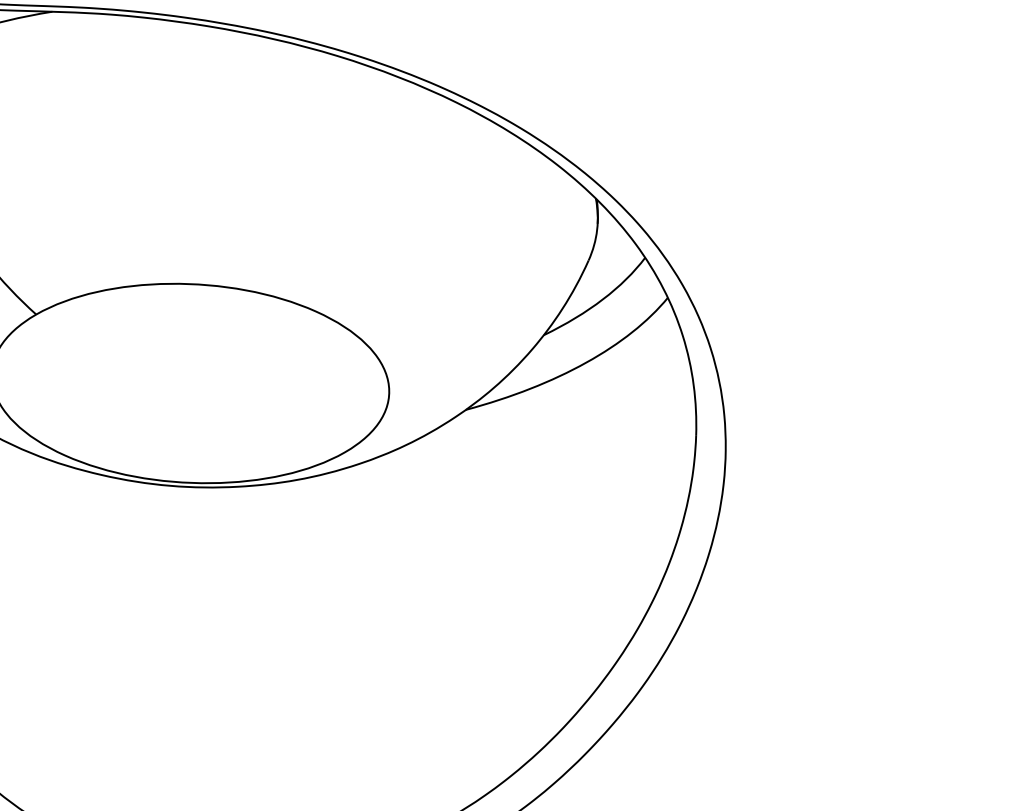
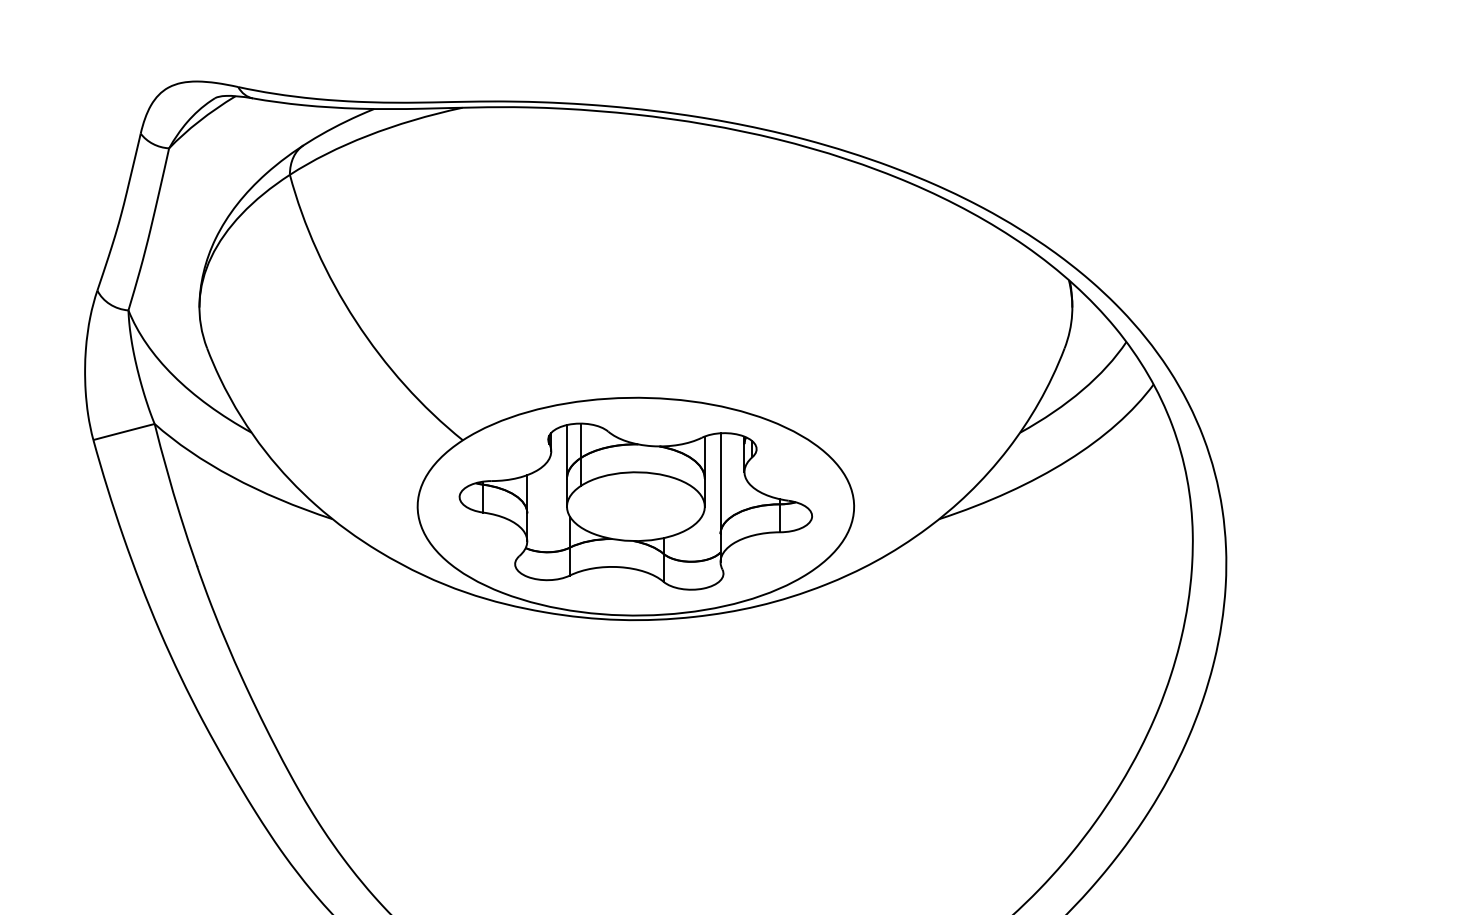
part: (190, 383) -> (635, 506), added

